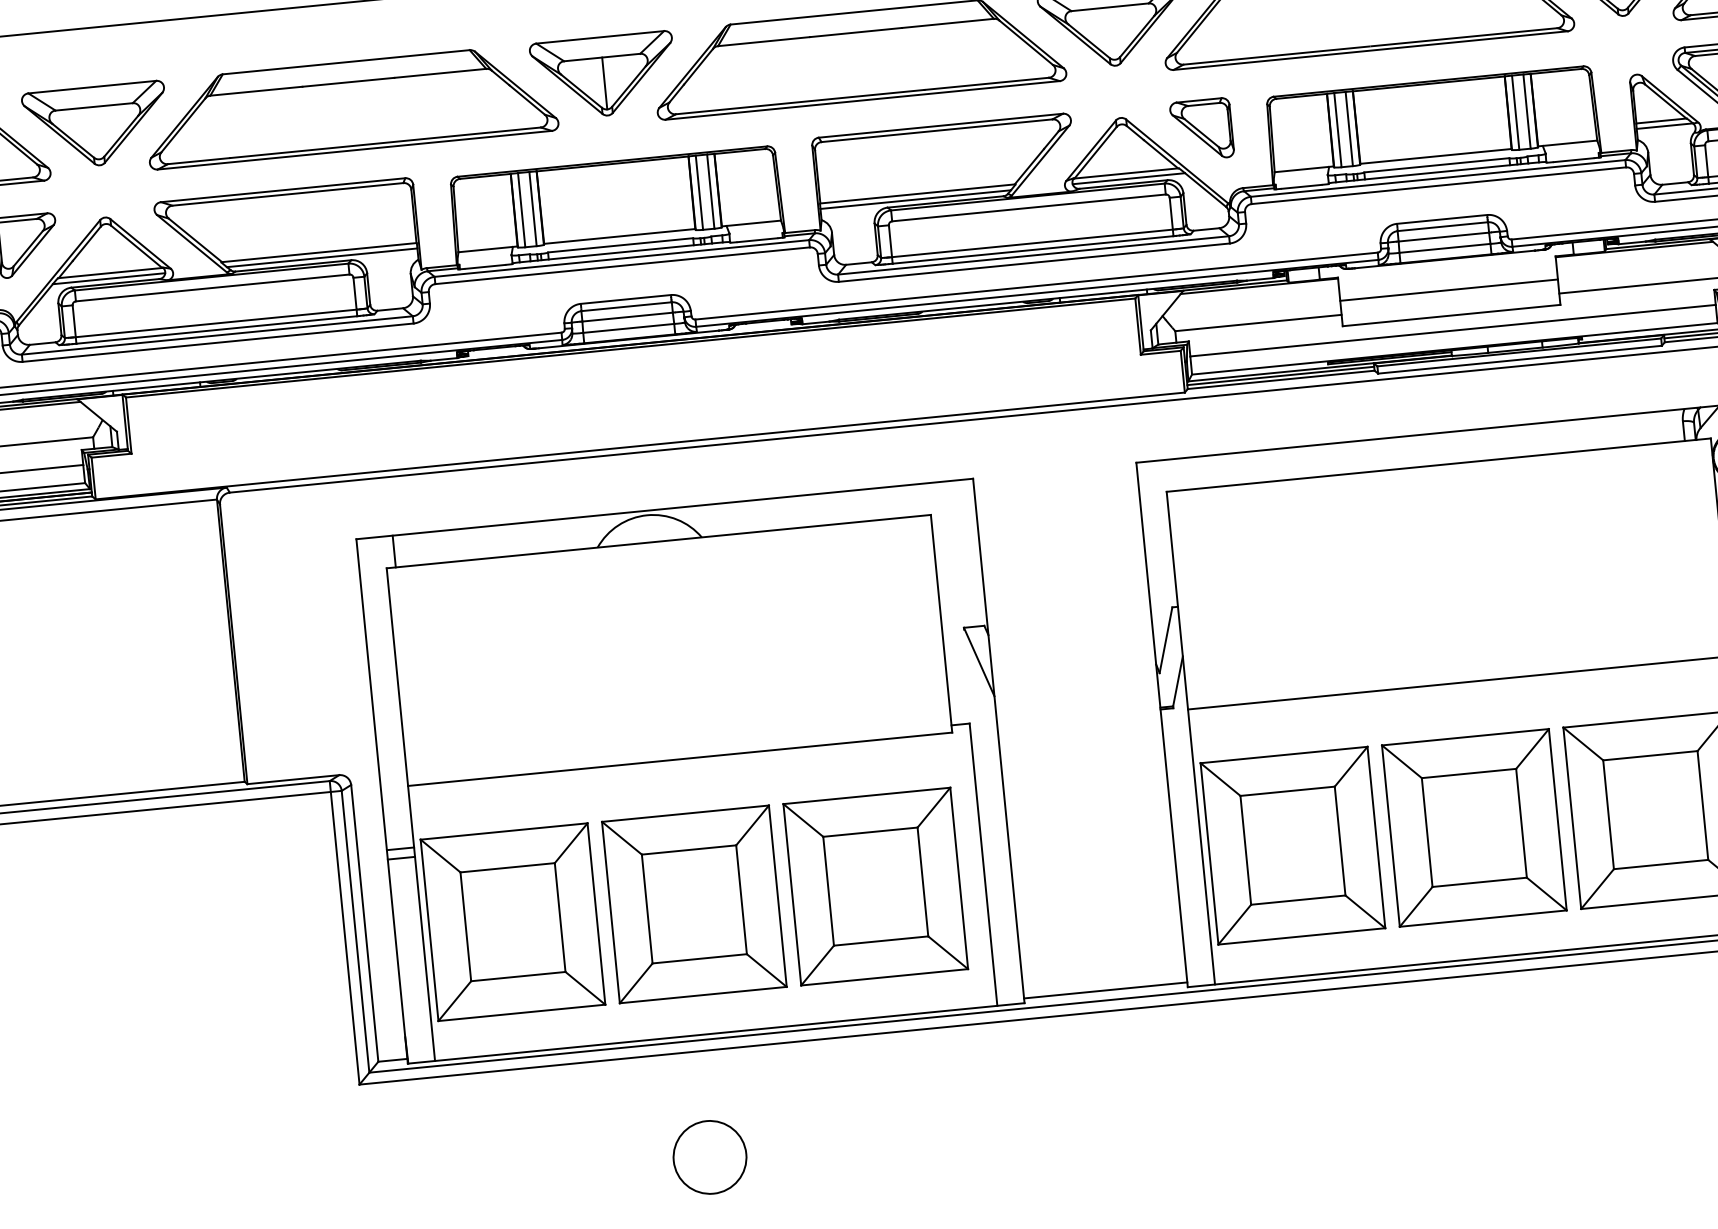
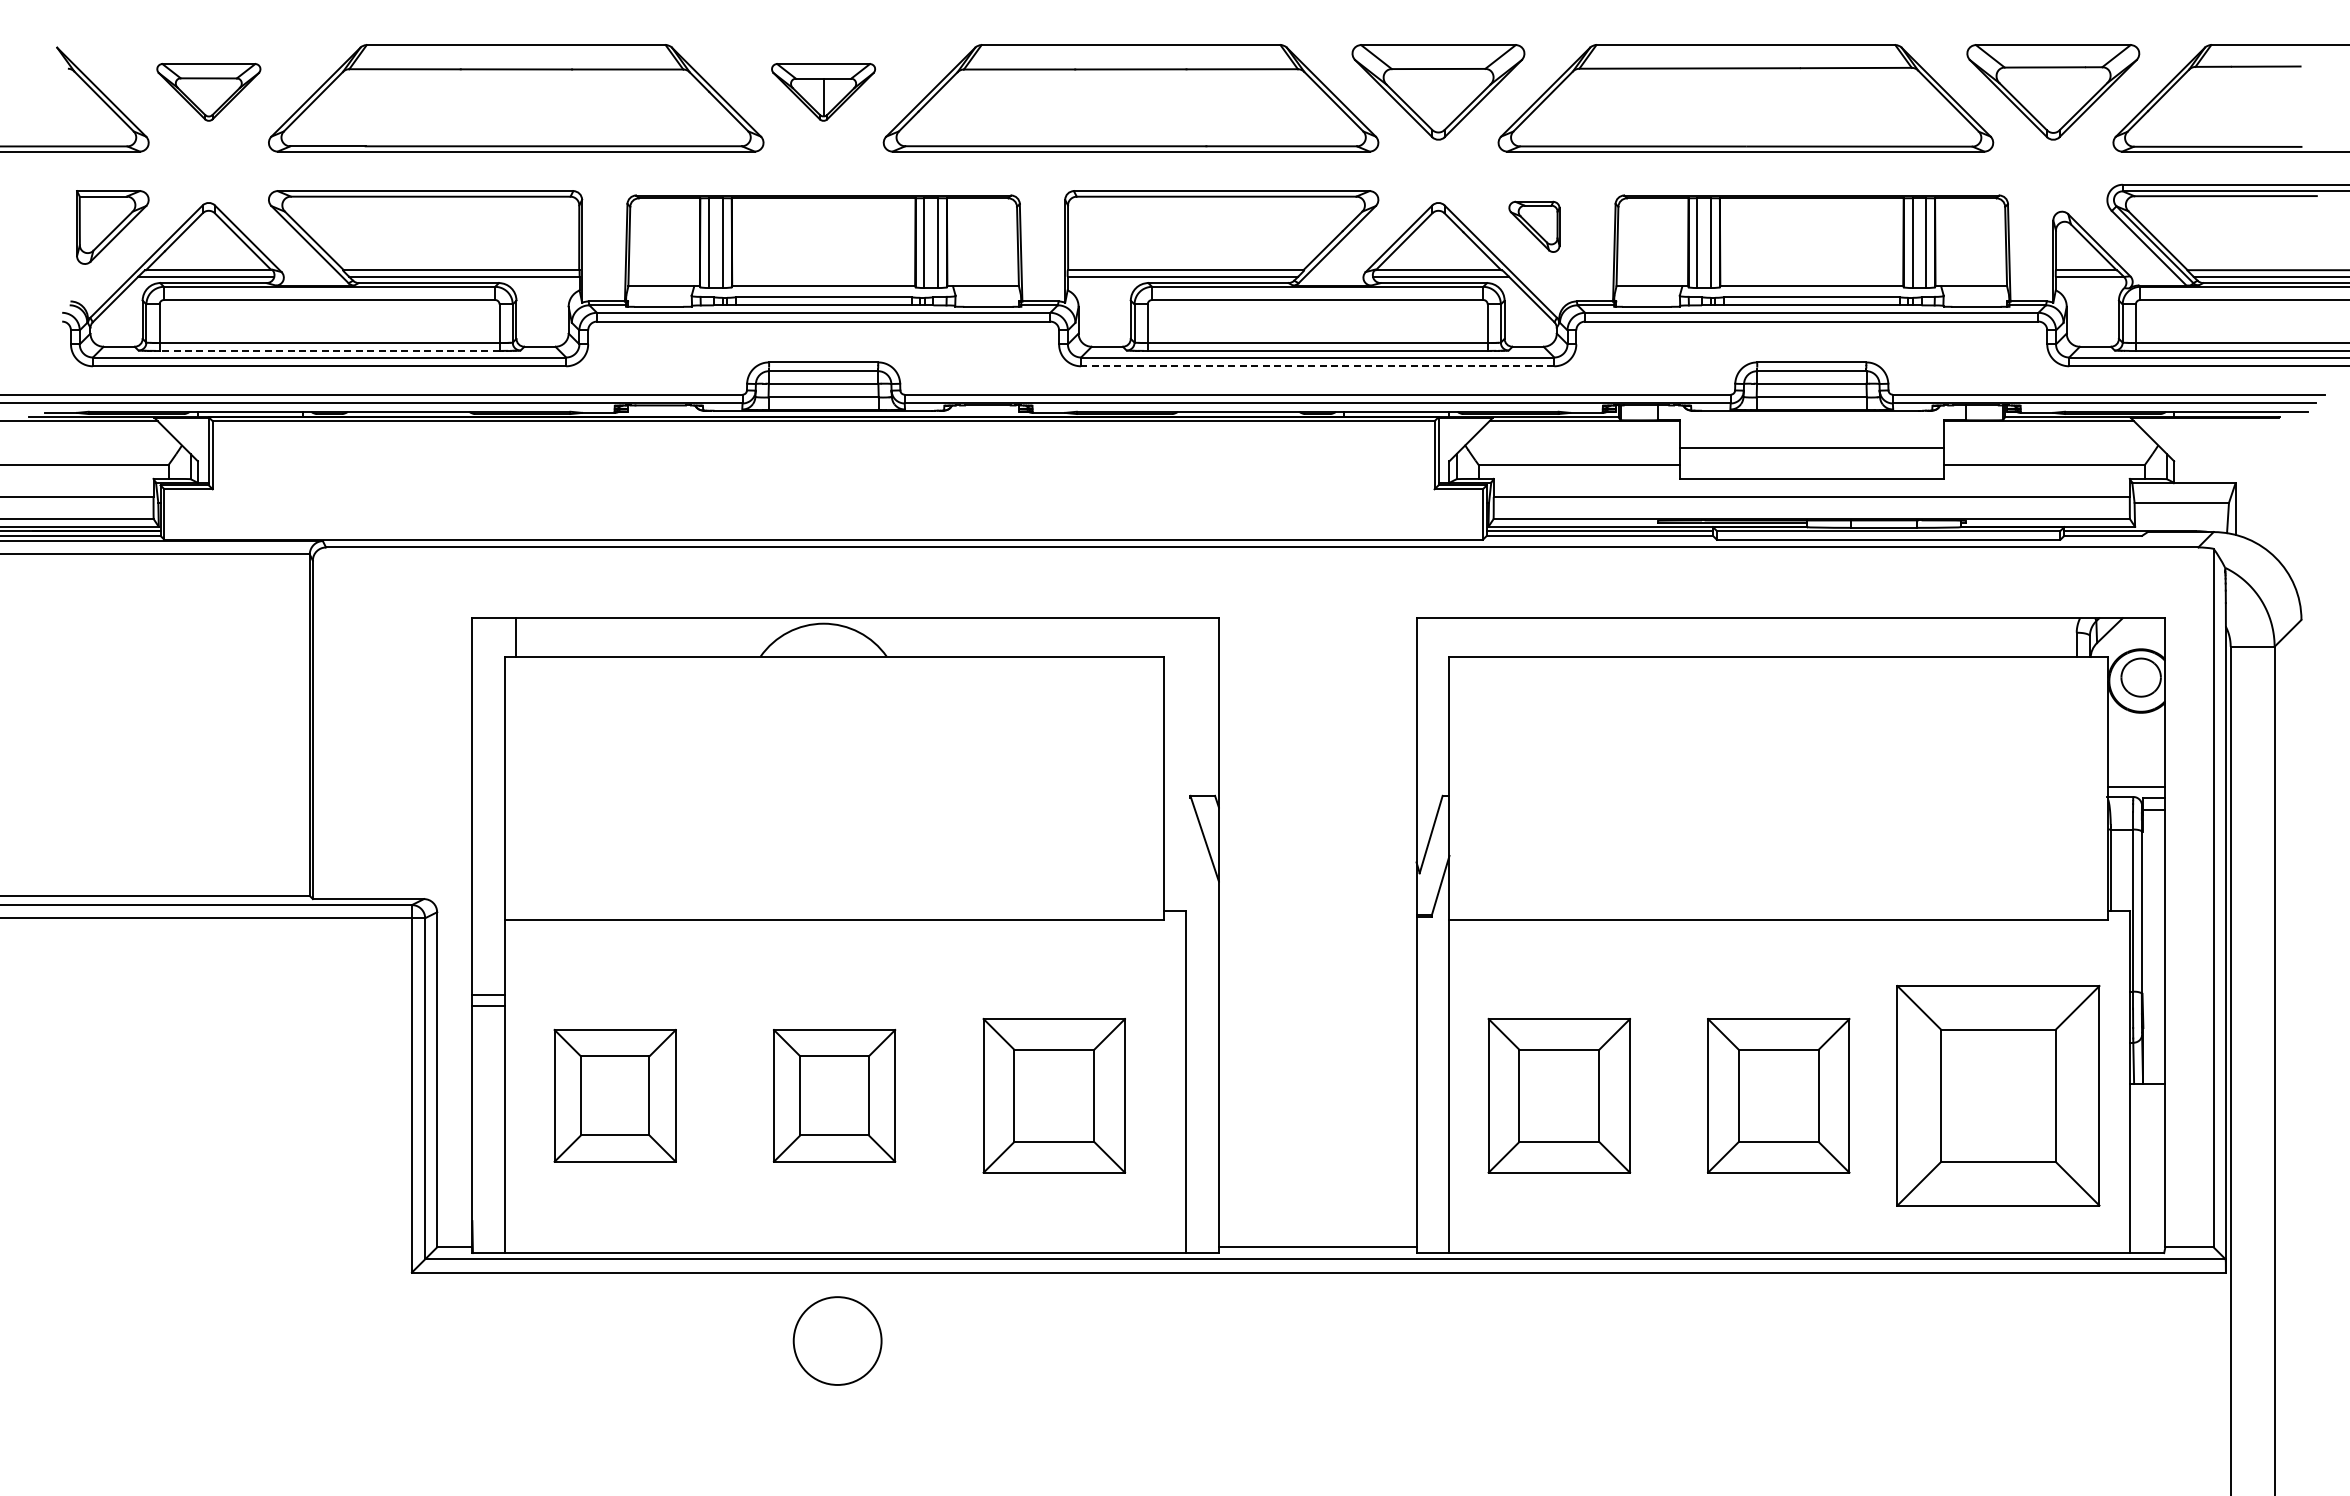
part: (603, 76) -> (823, 92), size x0.6
part: (95, 126) -> (208, 92), size x0.6
part: (1202, 129) -> (1534, 226), size x0.7
line: (1034, 262) -> (1317, 366), solid -> dashed
line: (216, 329) -> (329, 350), solid -> dashed
part: (1474, 827) -> (1778, 1095), size x0.7
part: (1293, 845) -> (1559, 1095), size x0.7
part: (875, 886) -> (1054, 1095), size x0.7
part: (694, 904) -> (834, 1095), size x0.6
part: (513, 921) -> (615, 1095), size x0.6
circle: (709, 1156) -> (837, 1340), moved

